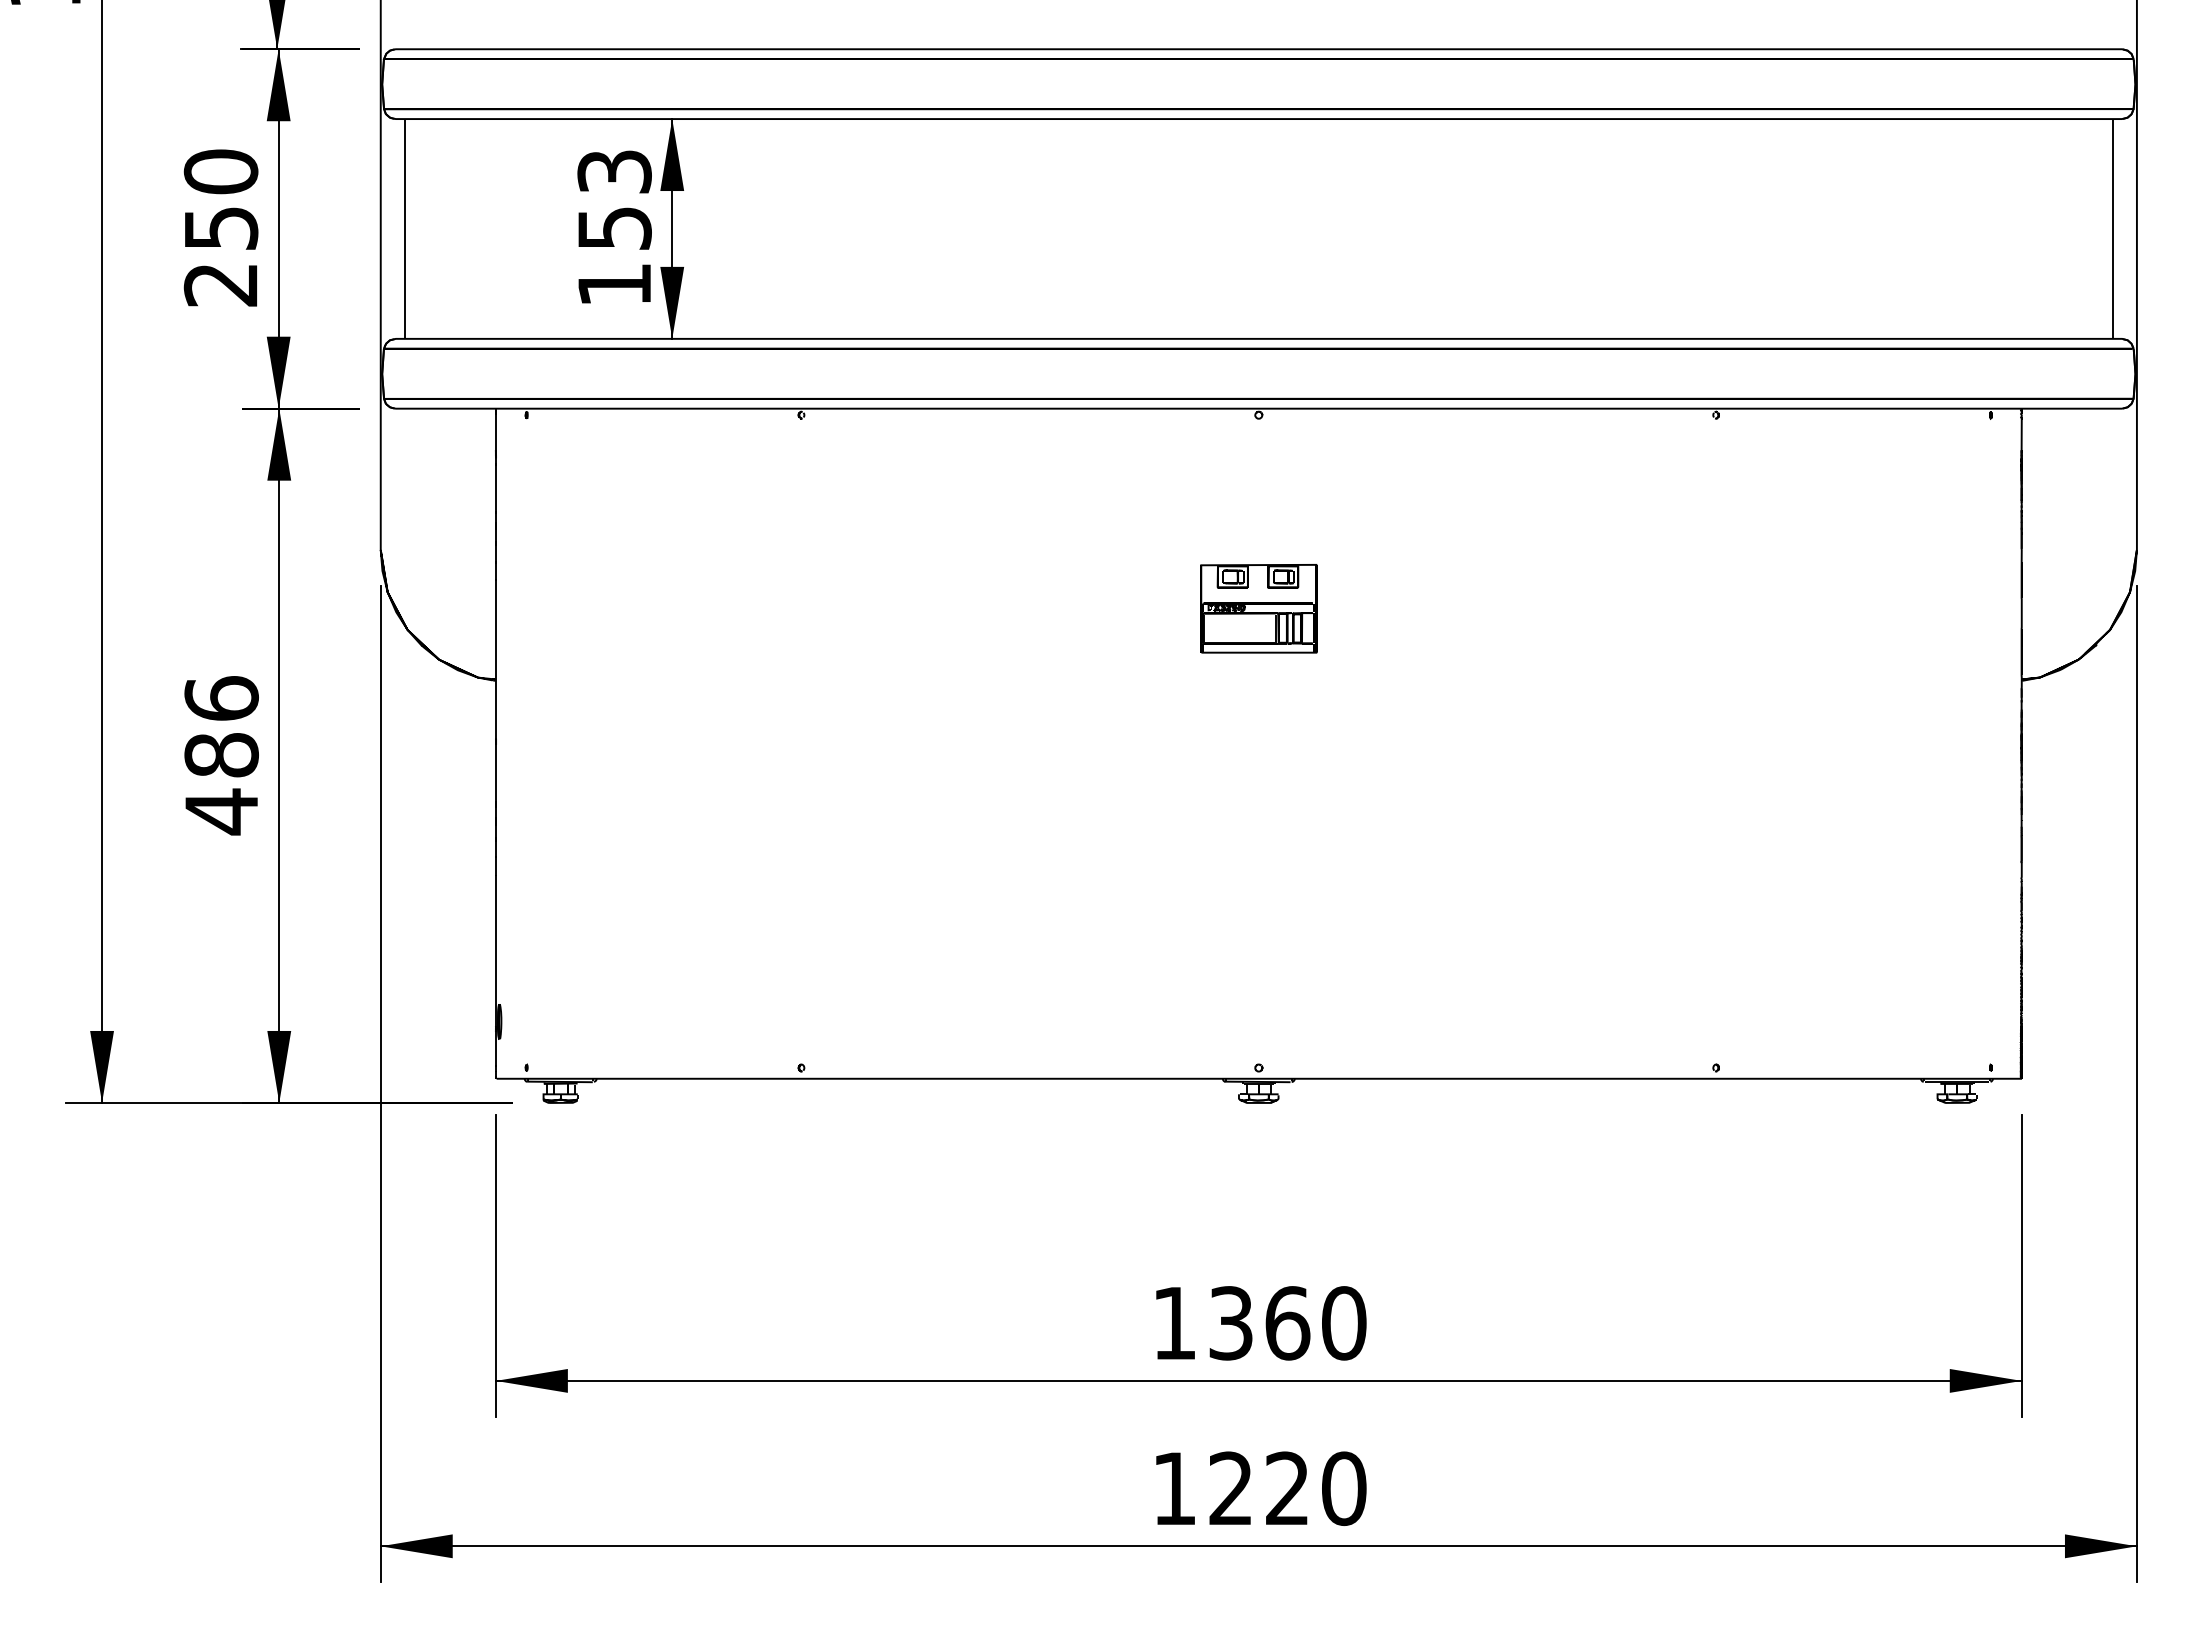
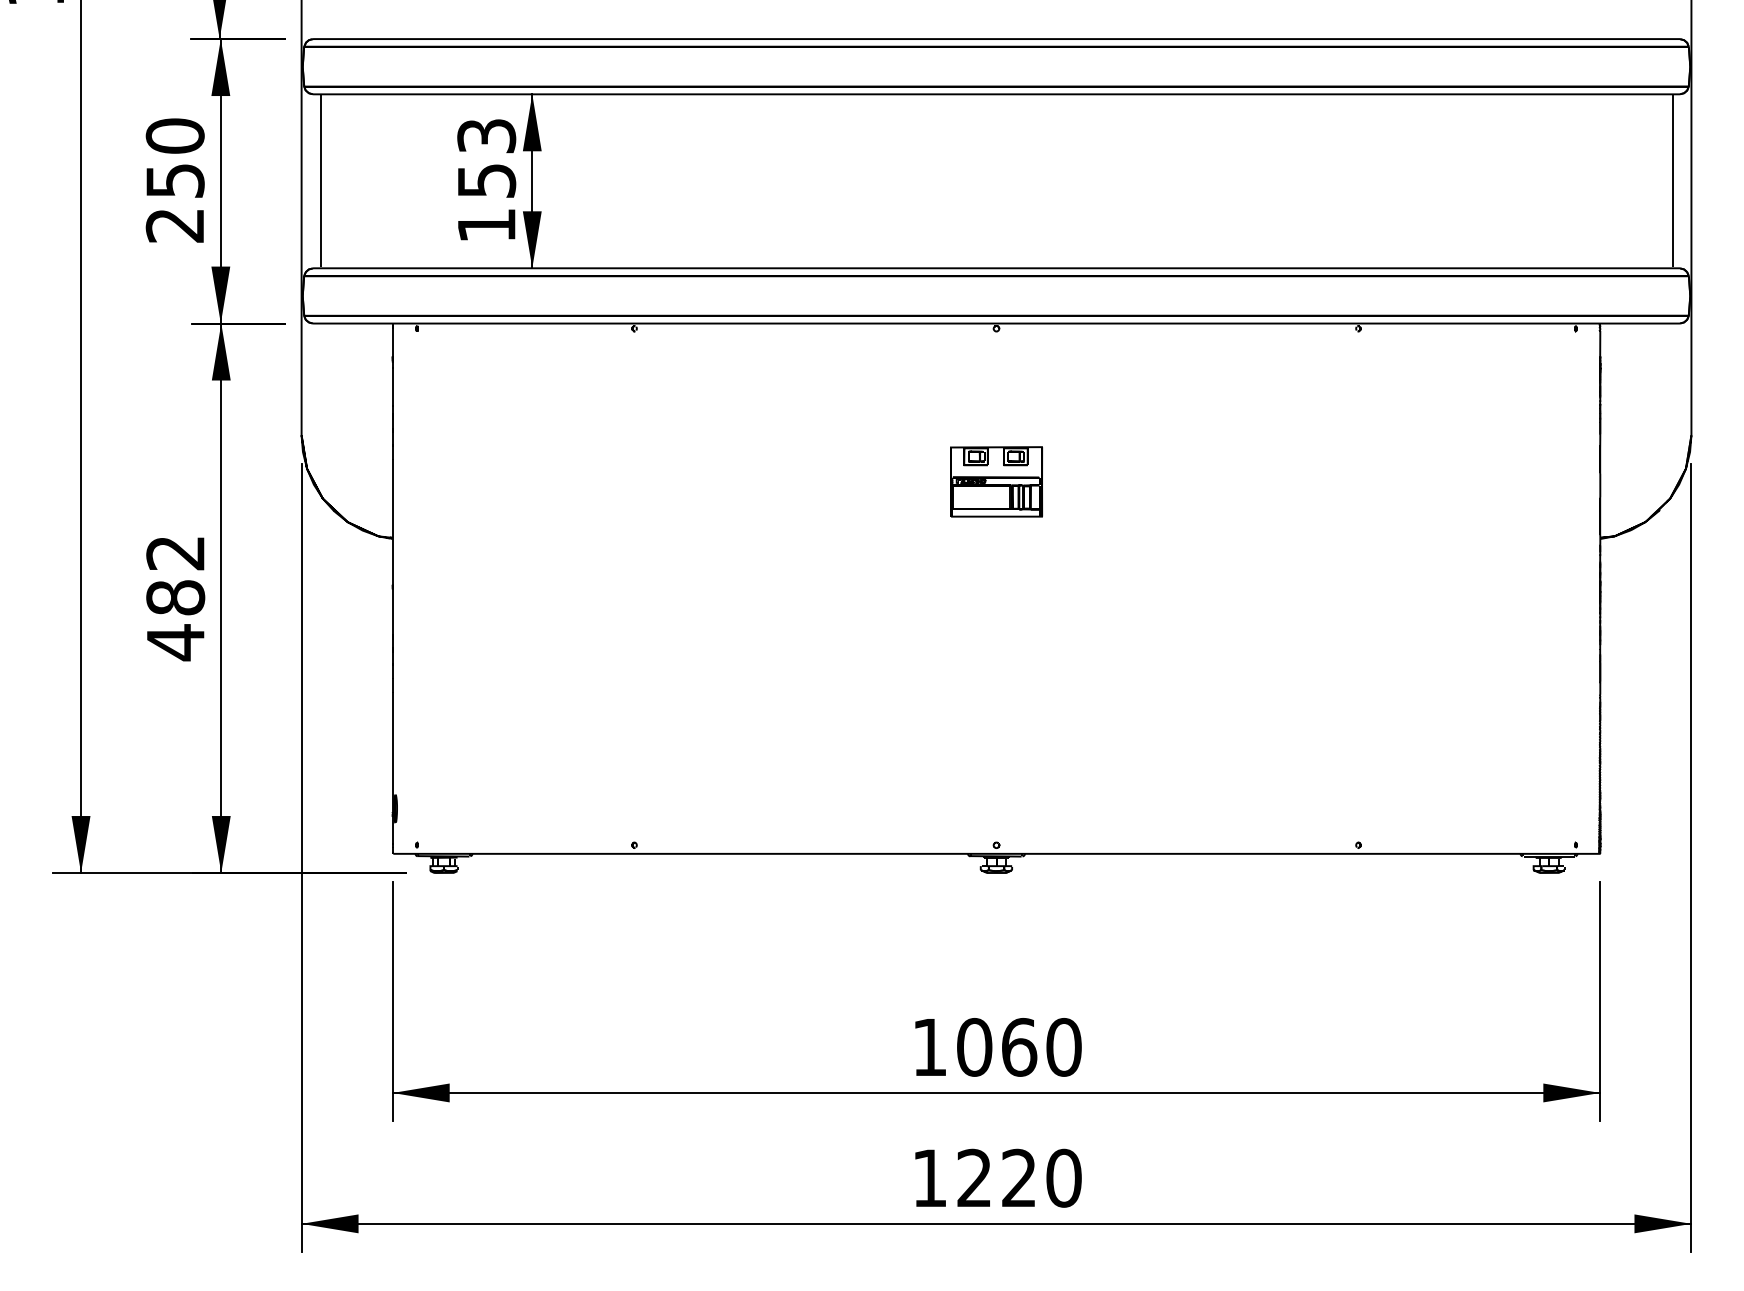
text: (221, 698) -> (175, 552), 486 -> 482
text: (1231, 1323) -> (974, 1047), 1360 -> 1060

